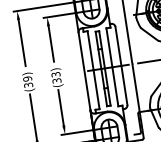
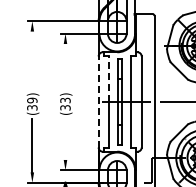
line: (22, 42) -> (32, 58), removed
line: (51, 43) -> (65, 64), removed
line: (90, 50) -> (109, 79), solid -> dashed
line: (84, 71) -> (98, 101), solid -> dashed
line: (60, 107) -> (65, 138), removed

